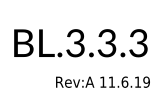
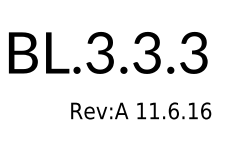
text: (146, 81) -> (205, 109), 11.6.19 -> 11.6.16

